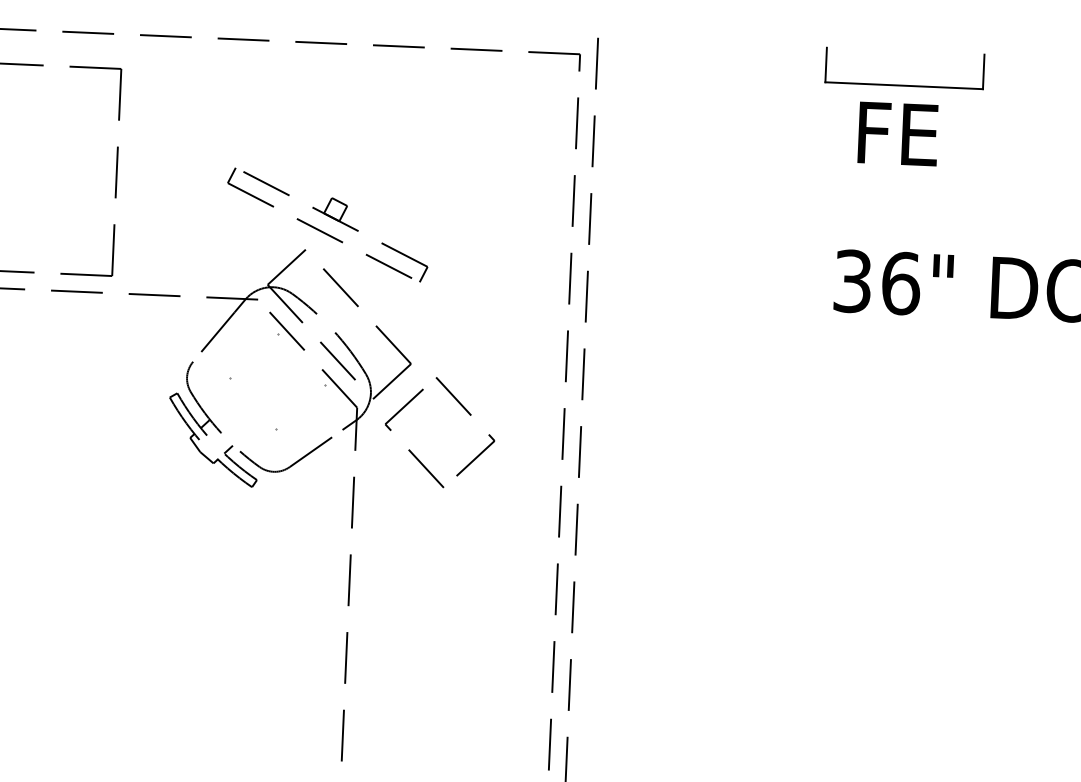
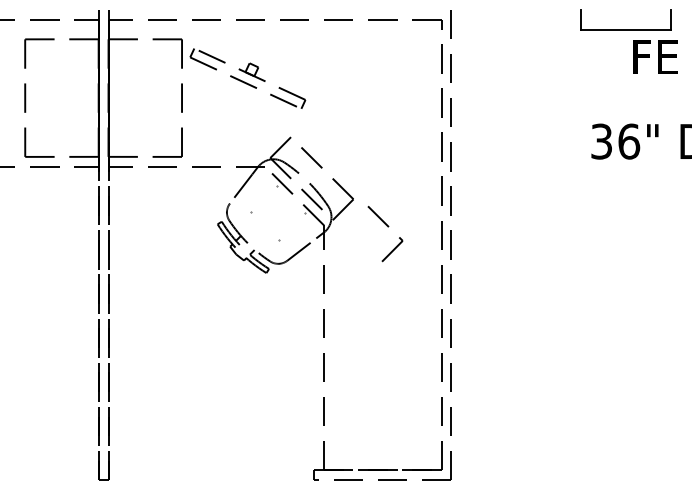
text: (897, 133) -> (655, 56), moved
part: (327, 224) -> (247, 78), moved
part: (410, 448) -> (355, 247), removed

